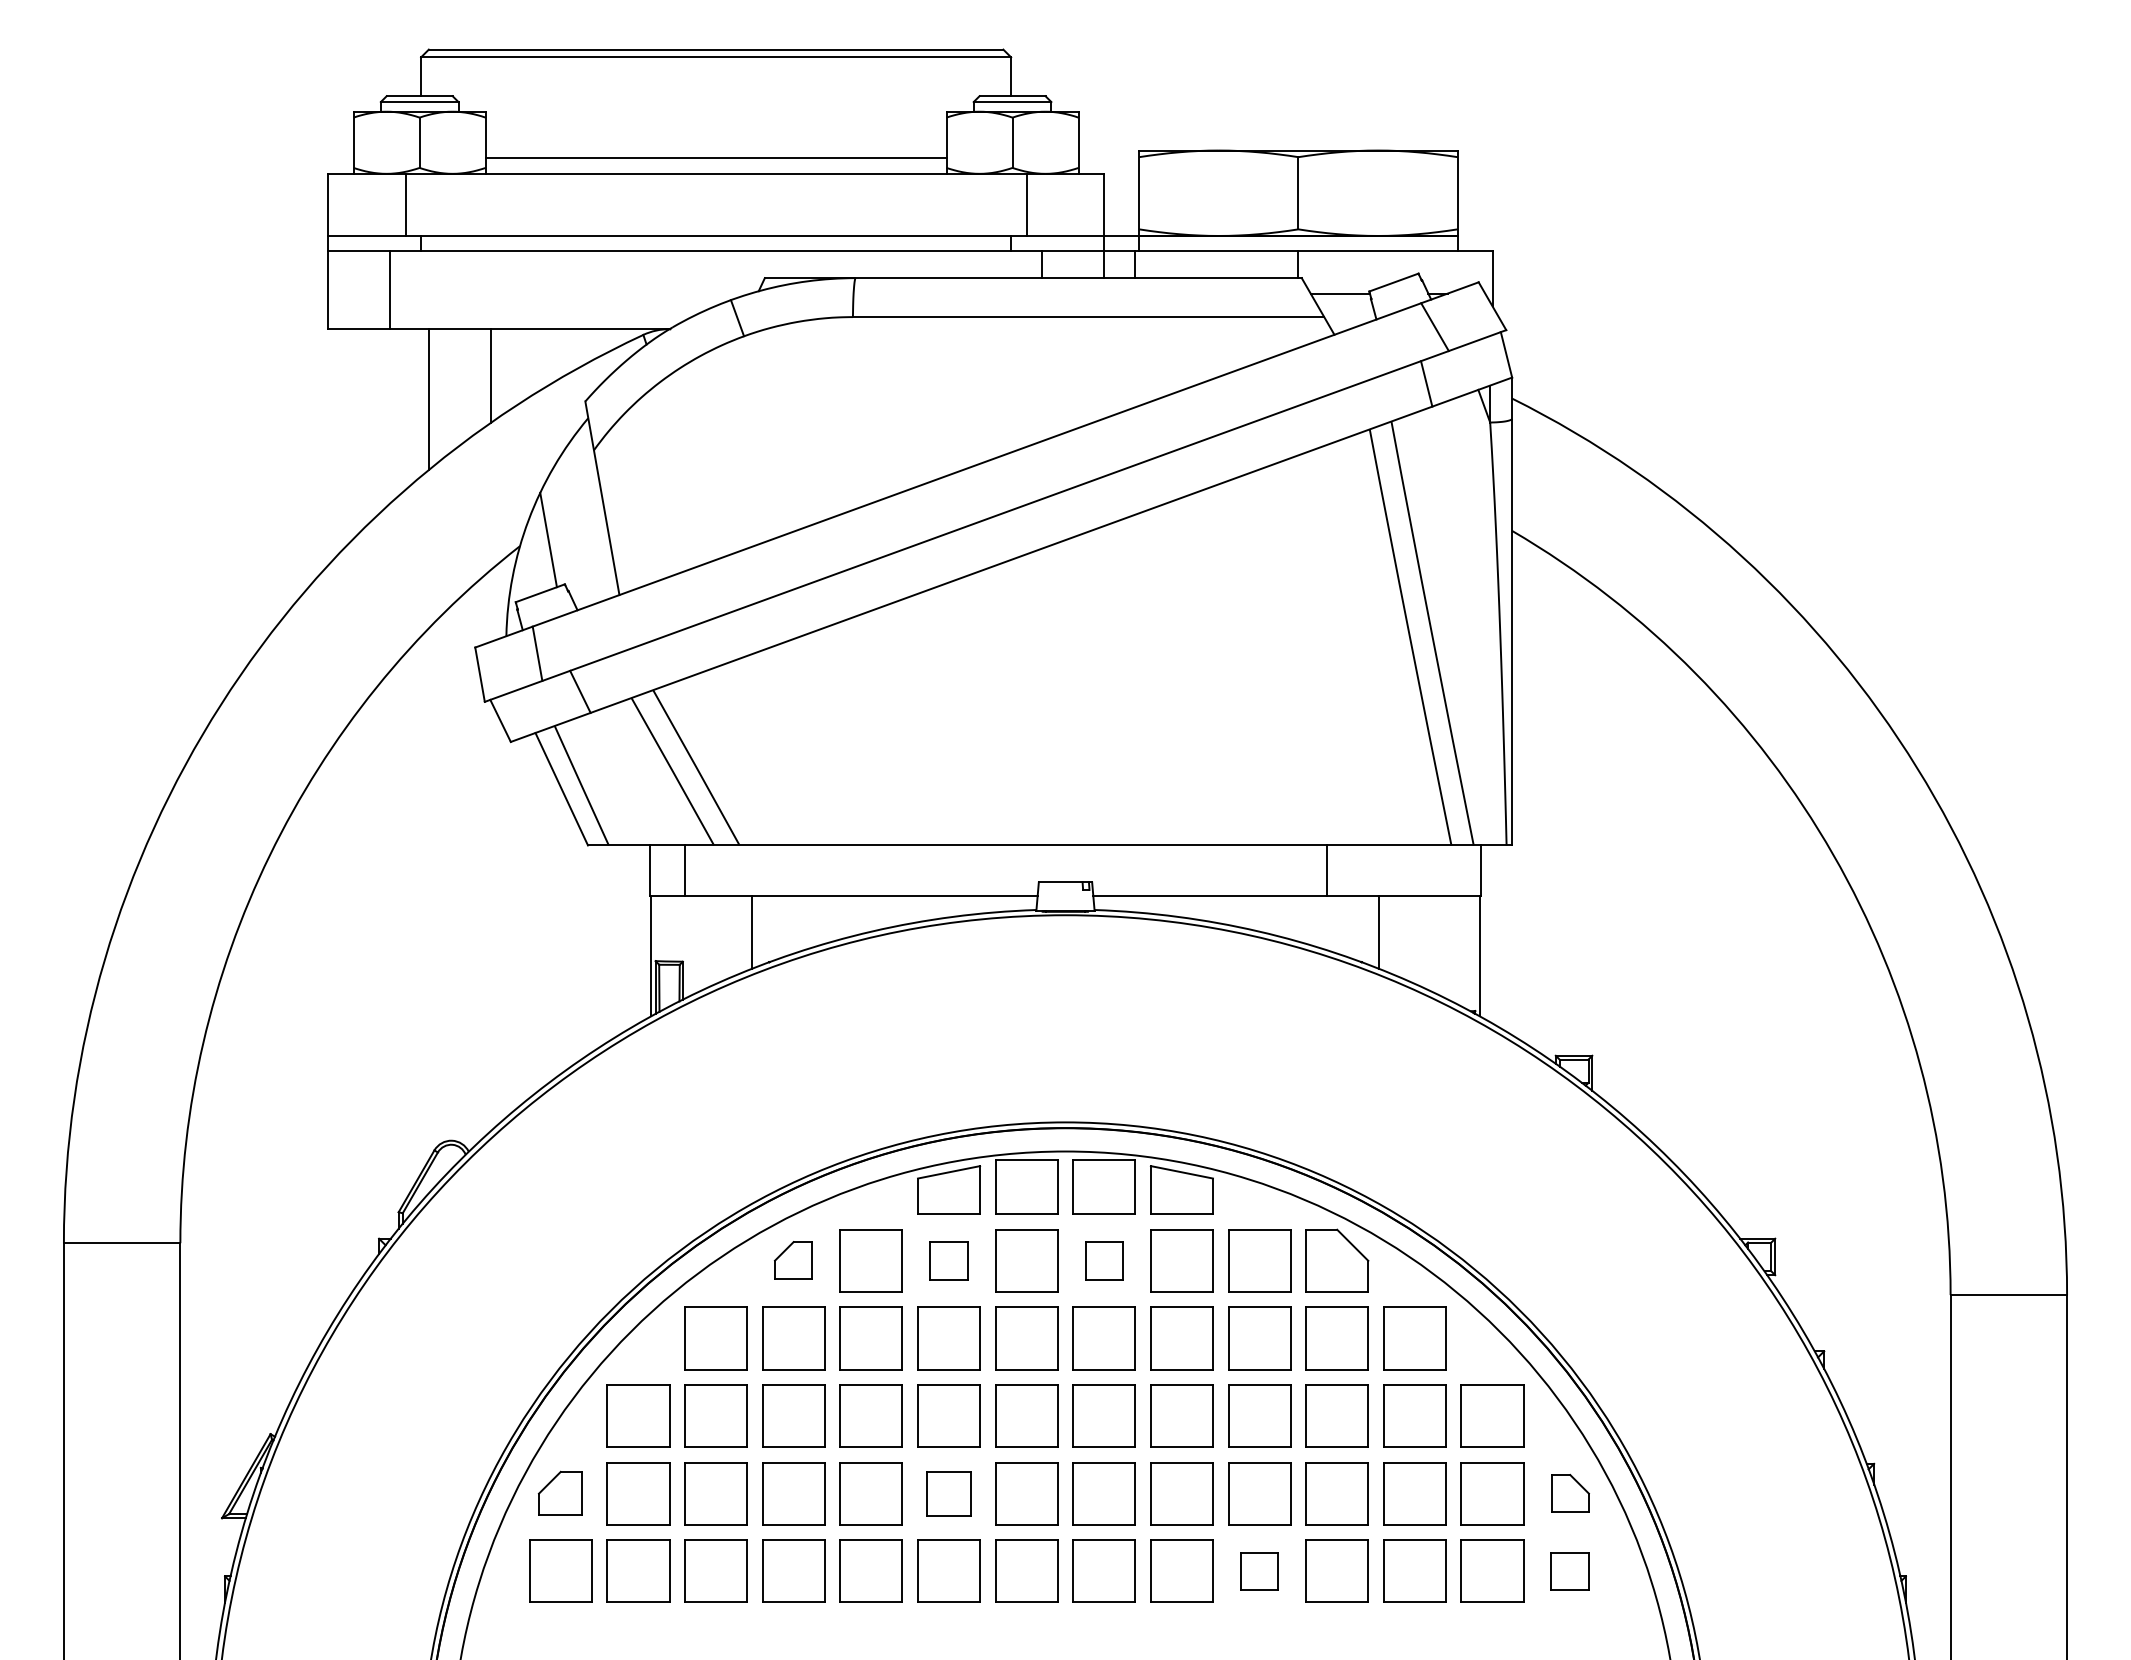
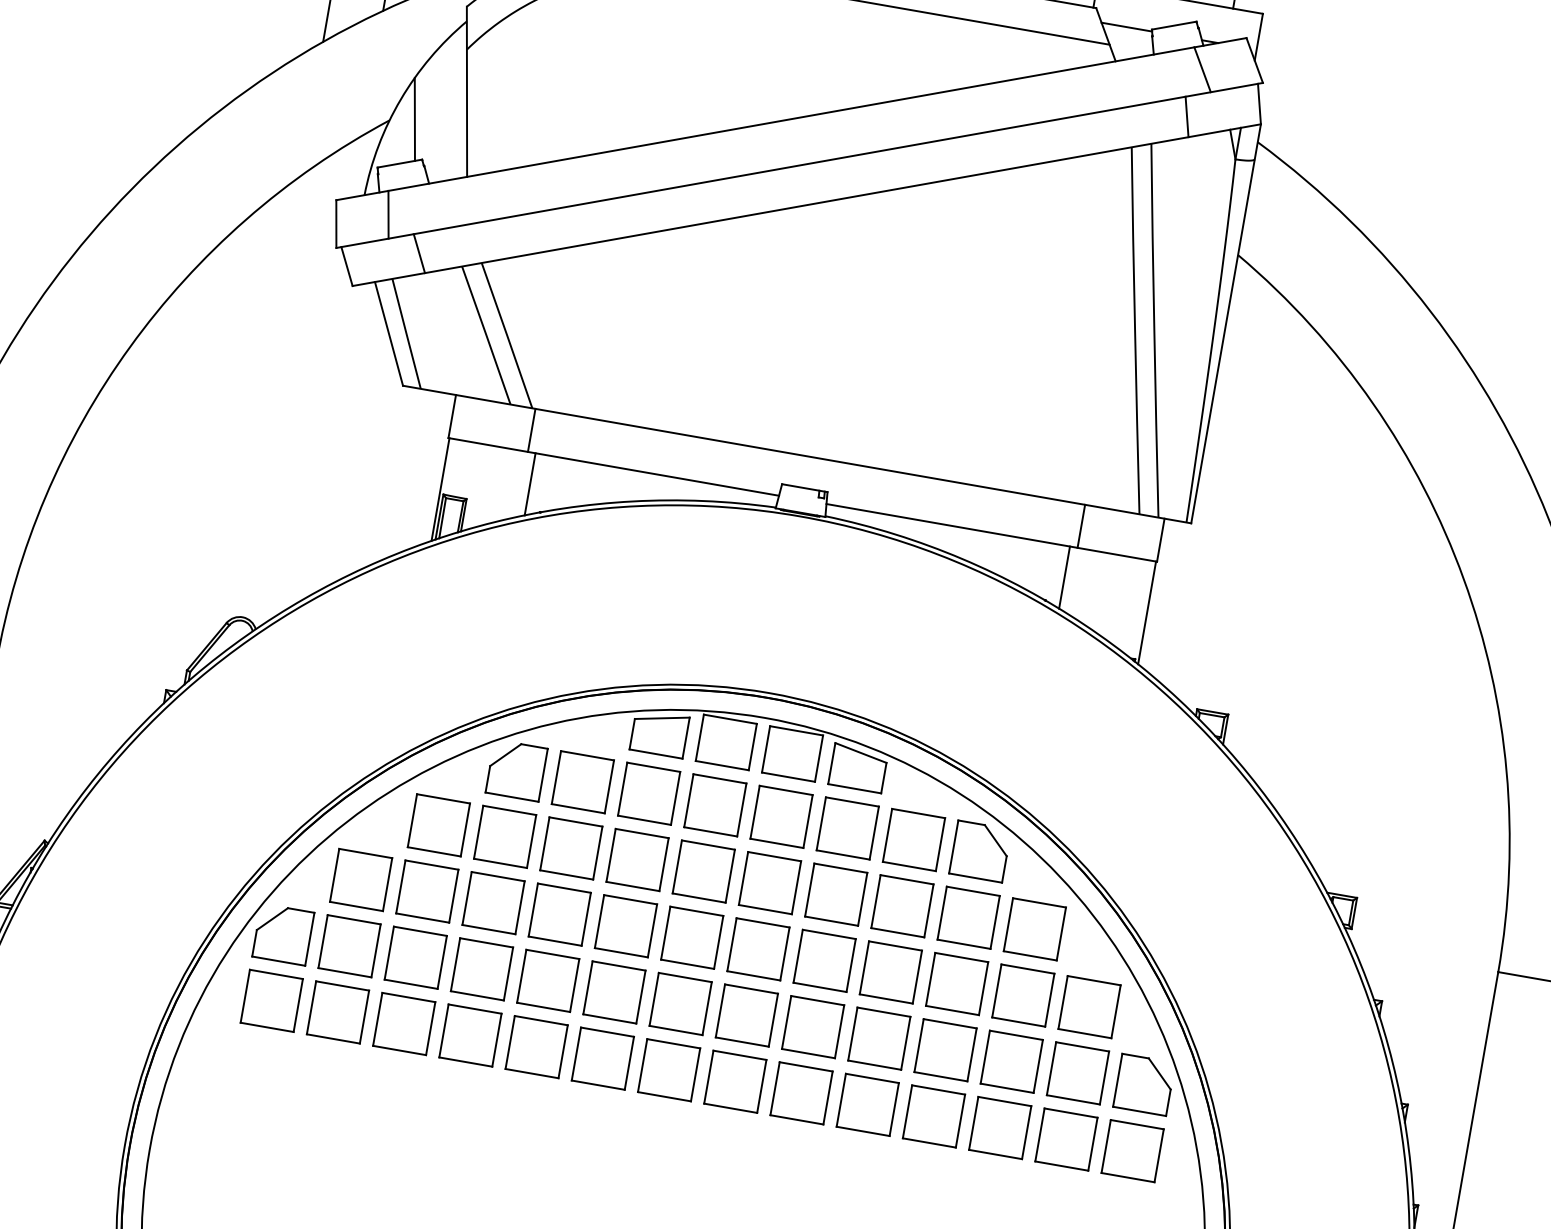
line: (685, 870) -> (531, 430), moved
line: (1326, 870) -> (1081, 526), moved
part: (793, 1260) -> (516, 770), size x1.67
part: (948, 1260) -> (648, 793), size x1.67
part: (1103, 1260) -> (780, 816), size x1.67
part: (560, 1493) -> (283, 934), size x1.43
part: (948, 1493) -> (614, 992), size x1.43
part: (1570, 1493) -> (1144, 1084), size x1.67
part: (1259, 1570) -> (867, 1104), size x1.67
part: (1569, 1570) -> (1132, 1150), size x1.67

